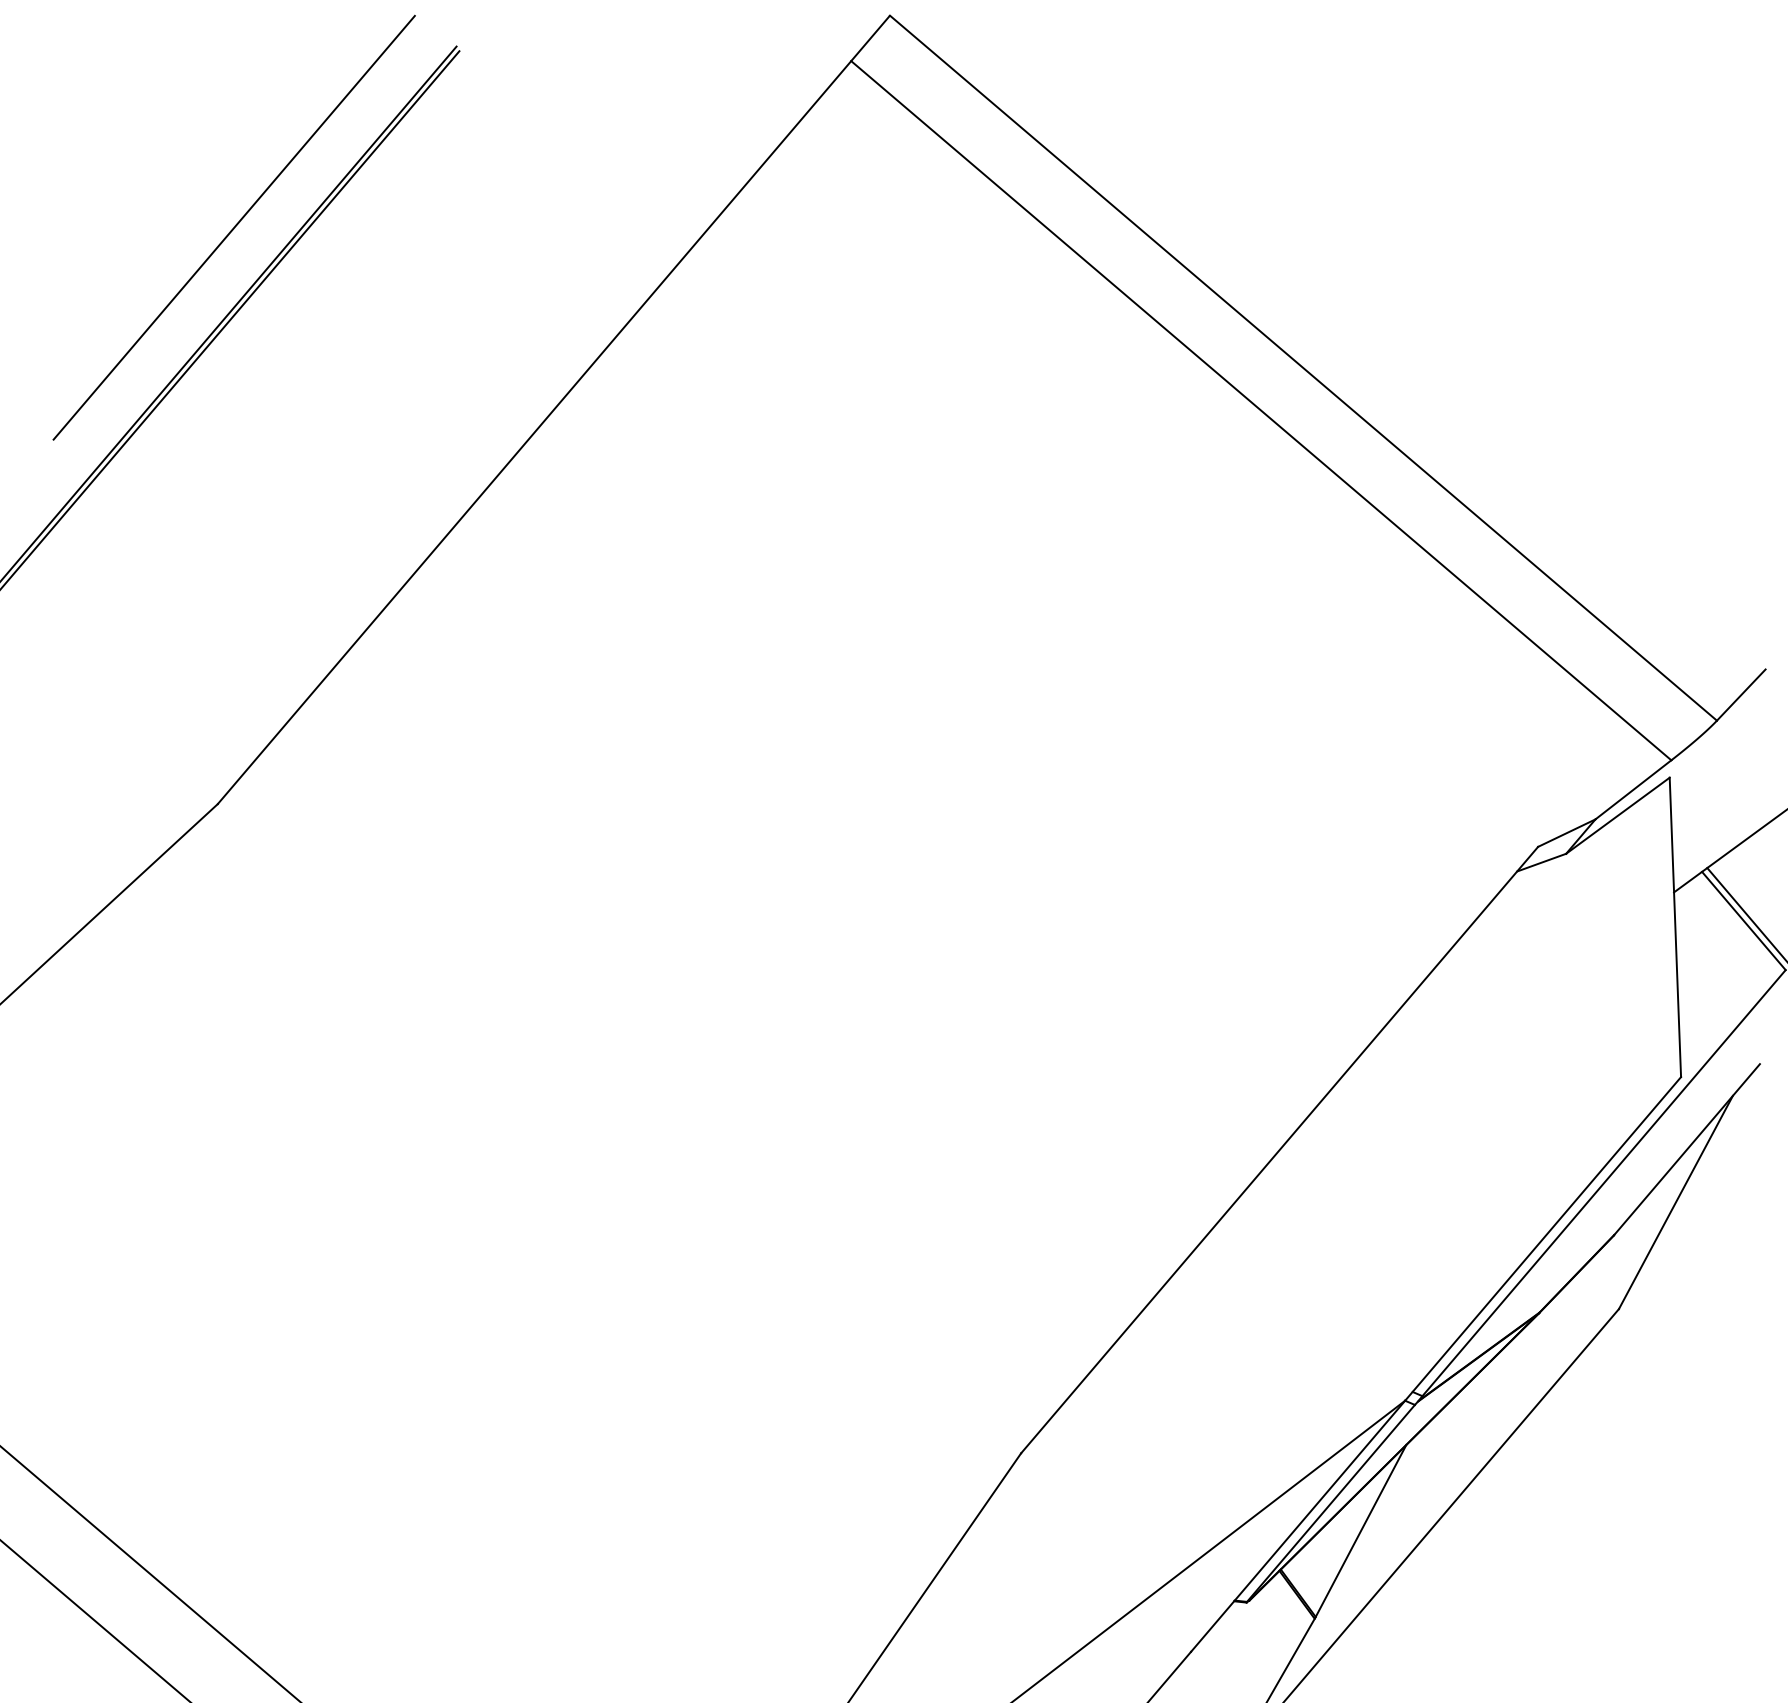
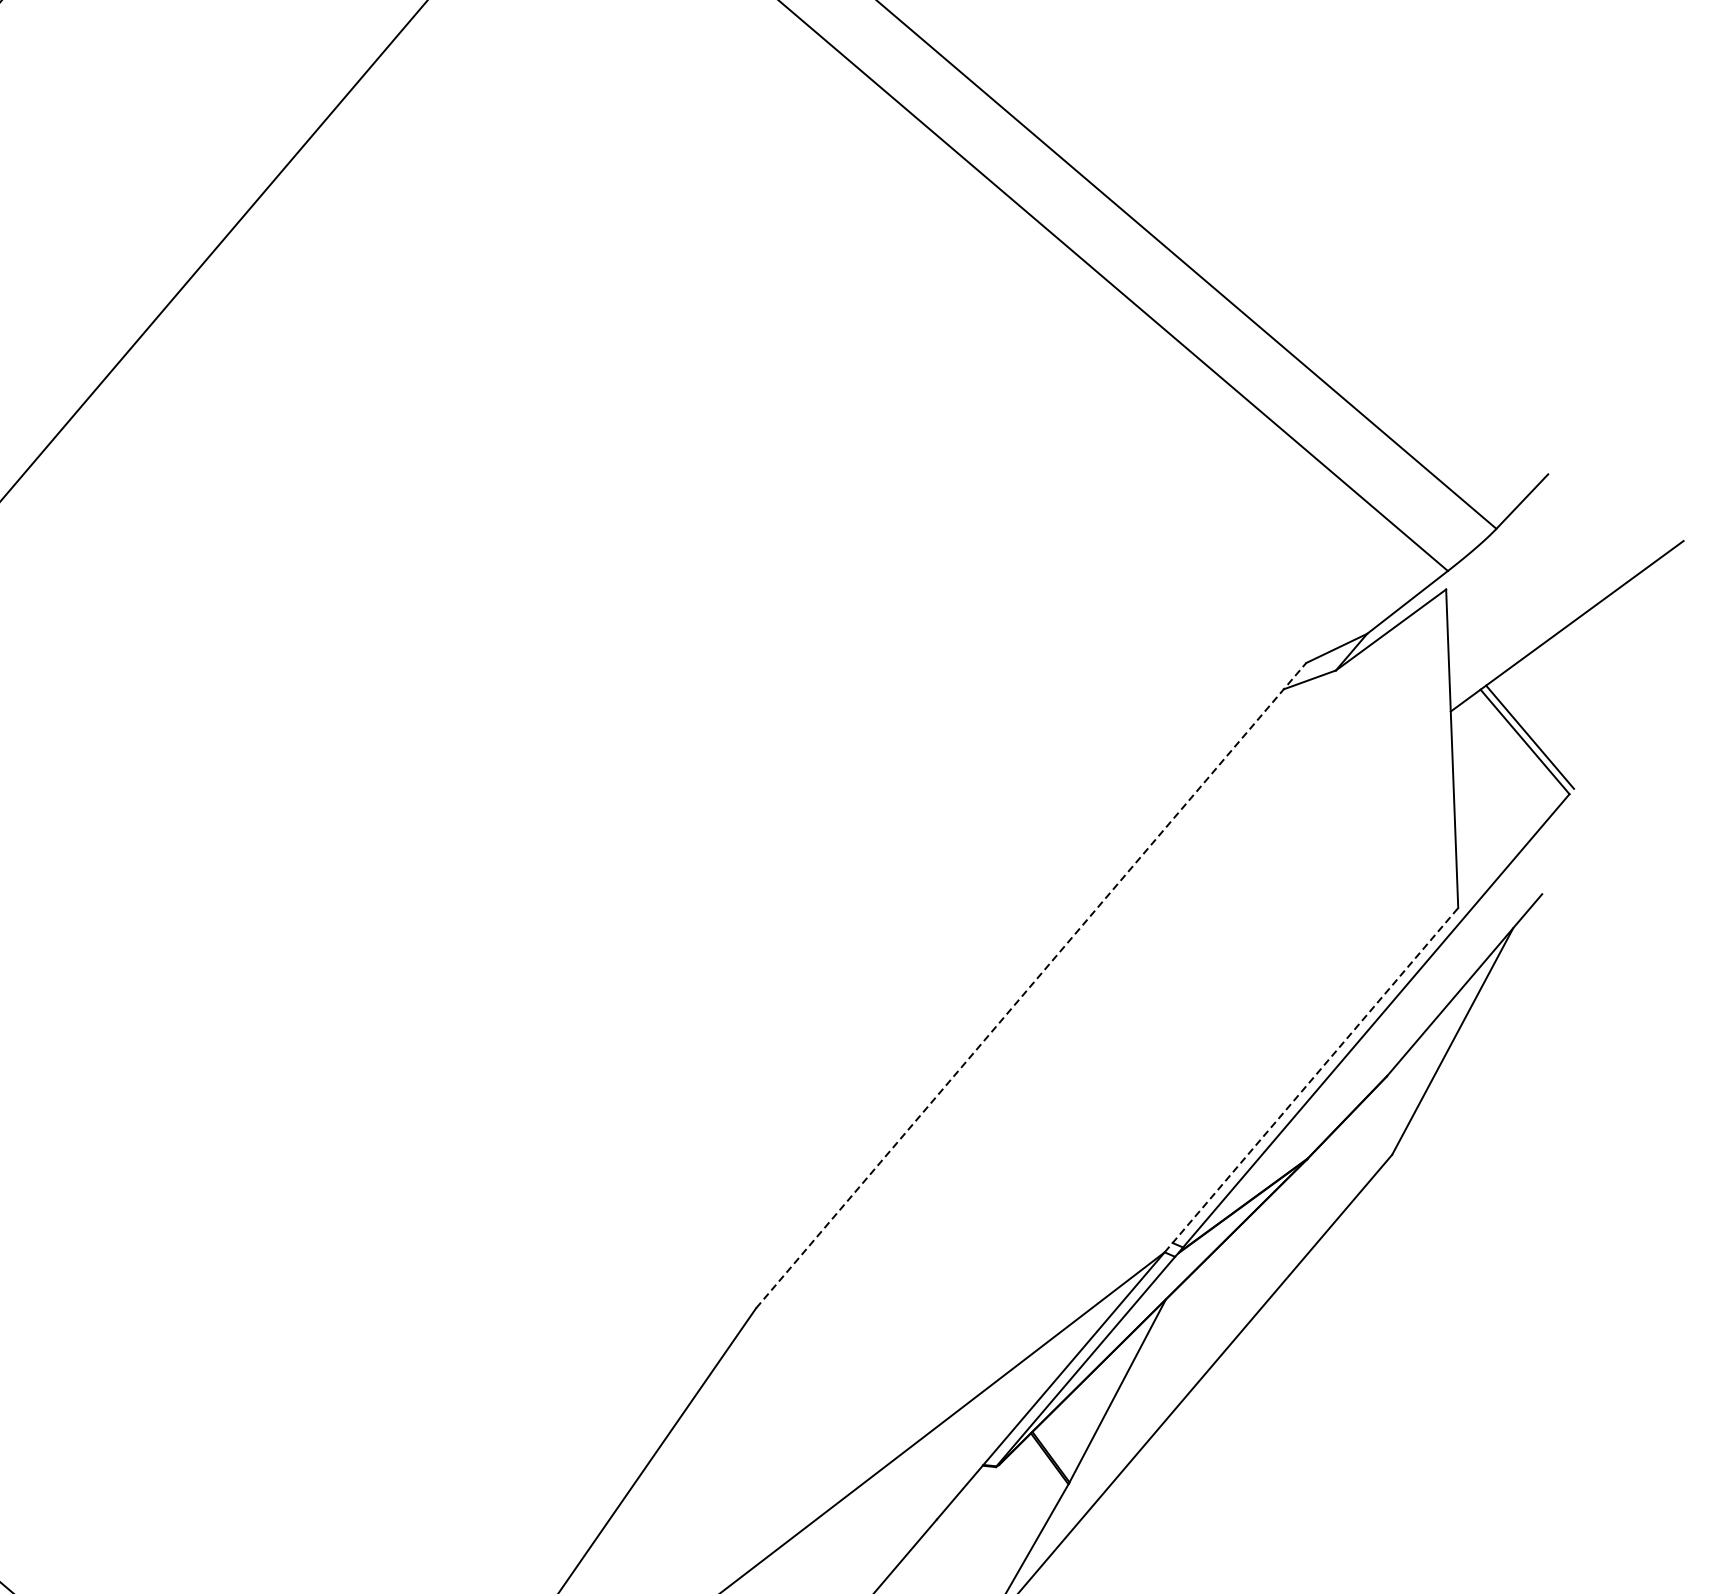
line: (1279, 1149) -> (1031, 985), solid -> dashed
line: (1543, 1238) -> (1311, 1079), solid -> dashed

